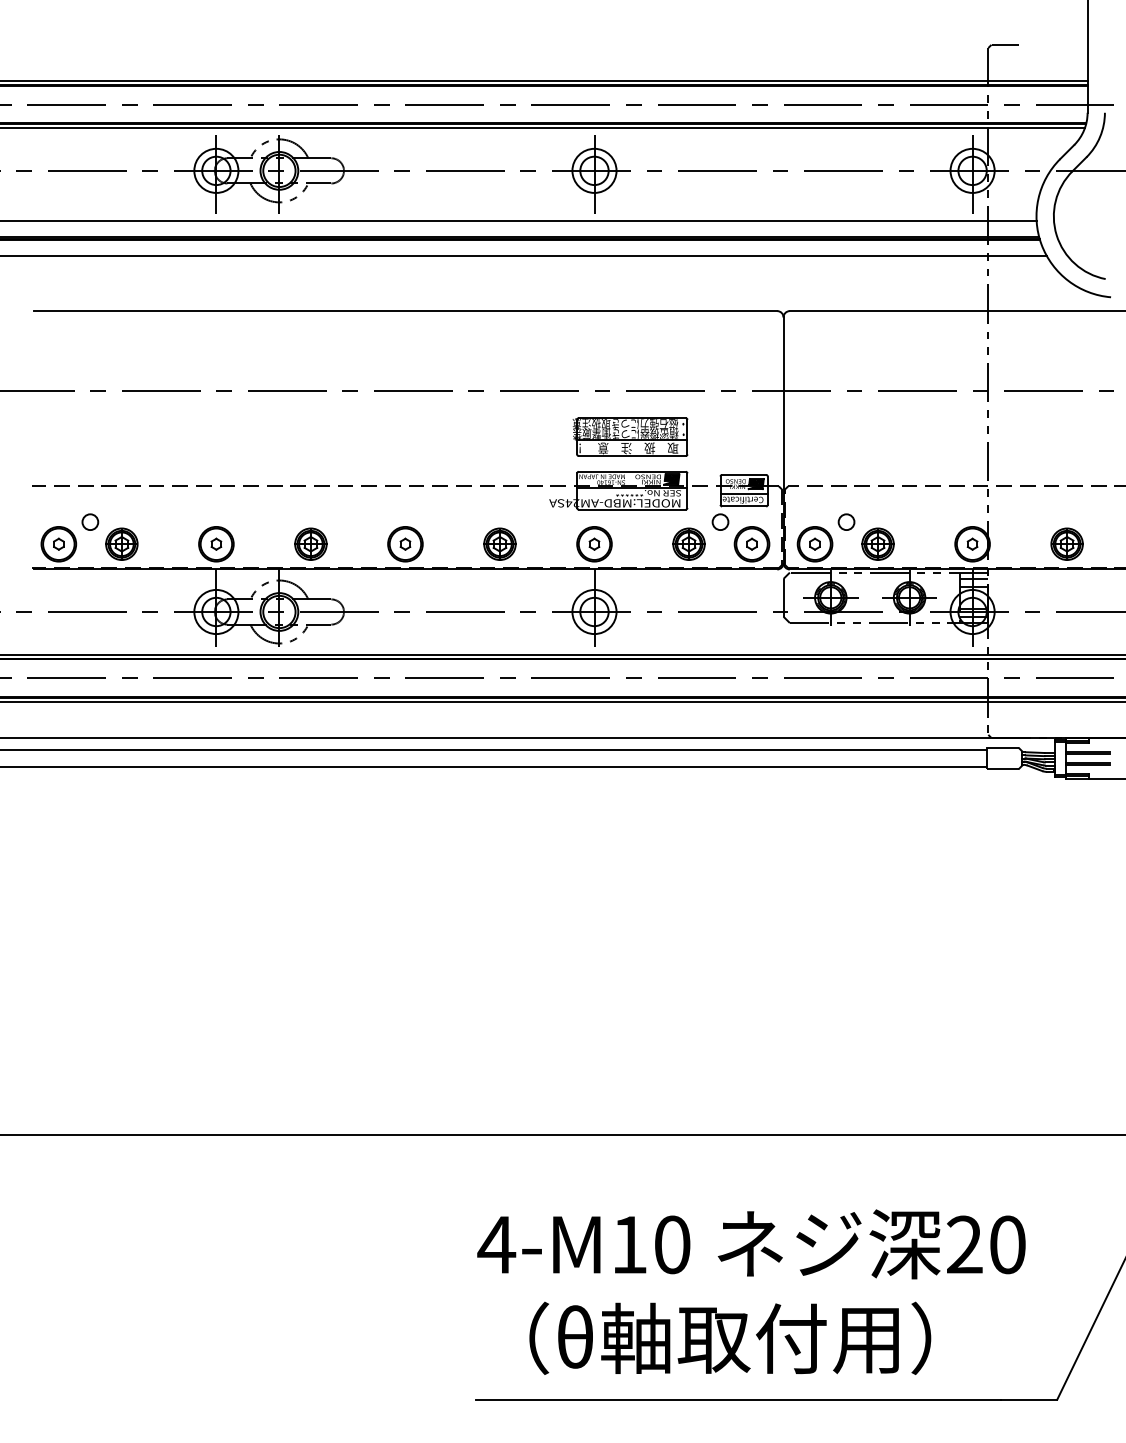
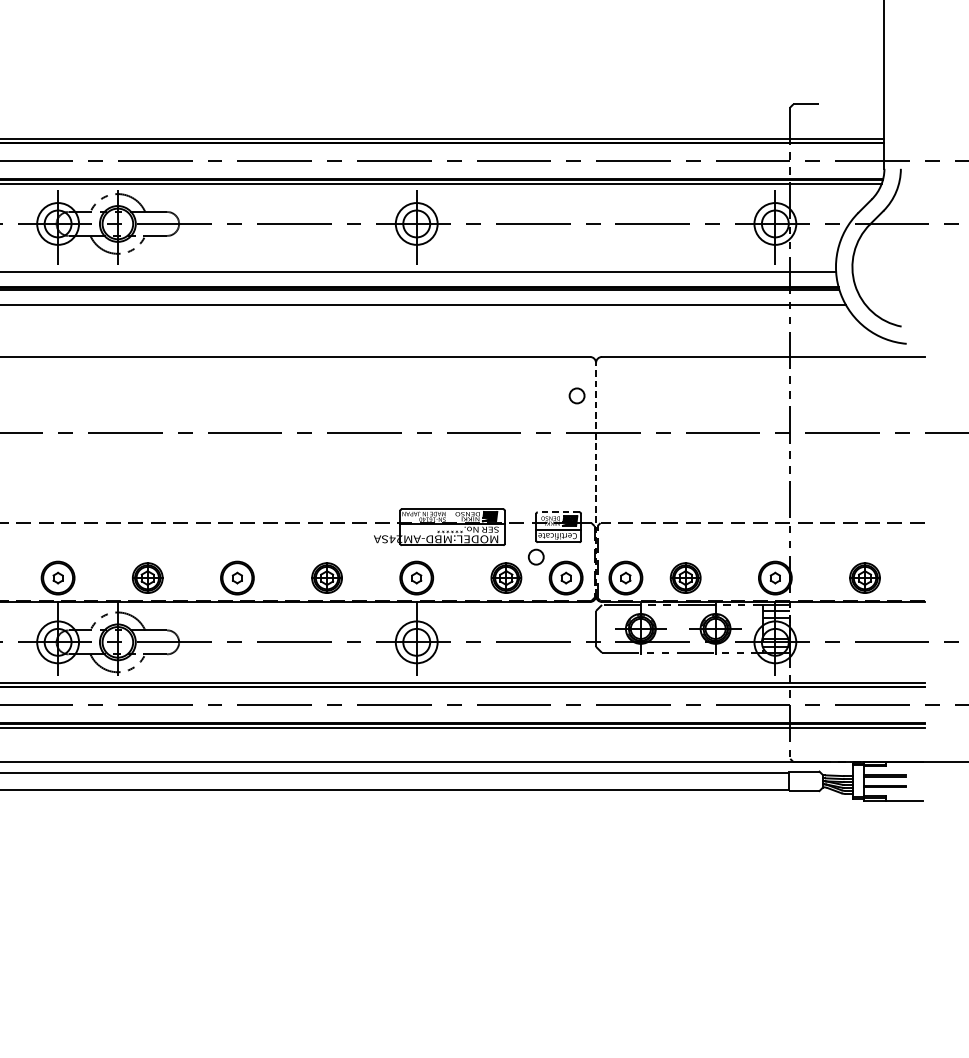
part: (630, 436) -> (450, 475), removed
line: (783, 440) -> (596, 479), solid -> dashed
line: (743, 474) -> (558, 511), solid -> dashed
circle: (846, 521) -> (577, 395), moved

